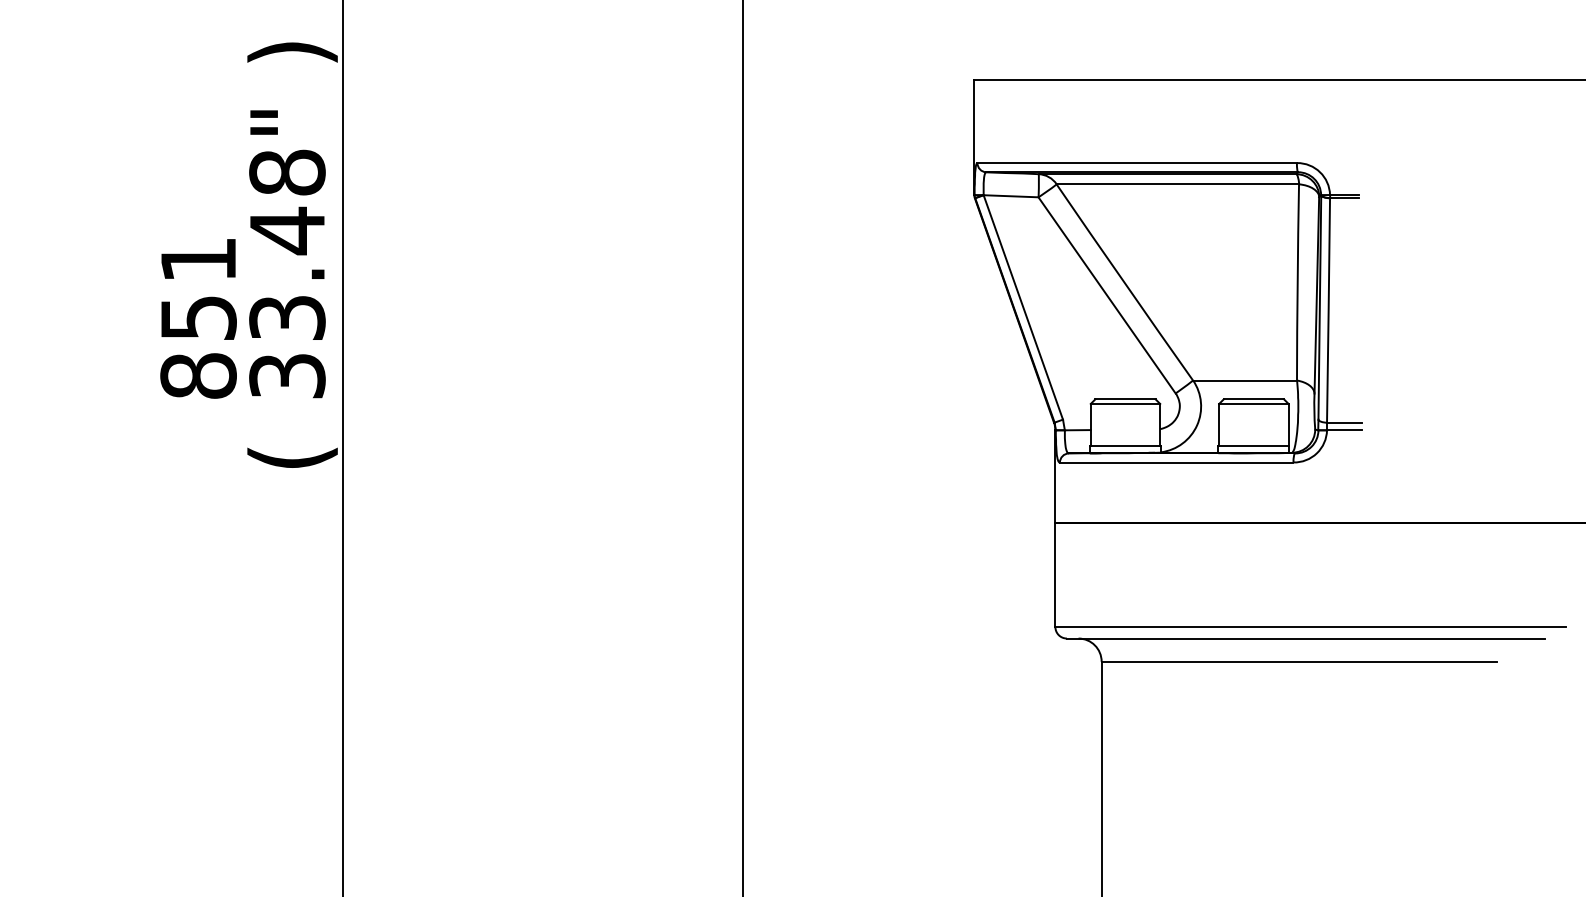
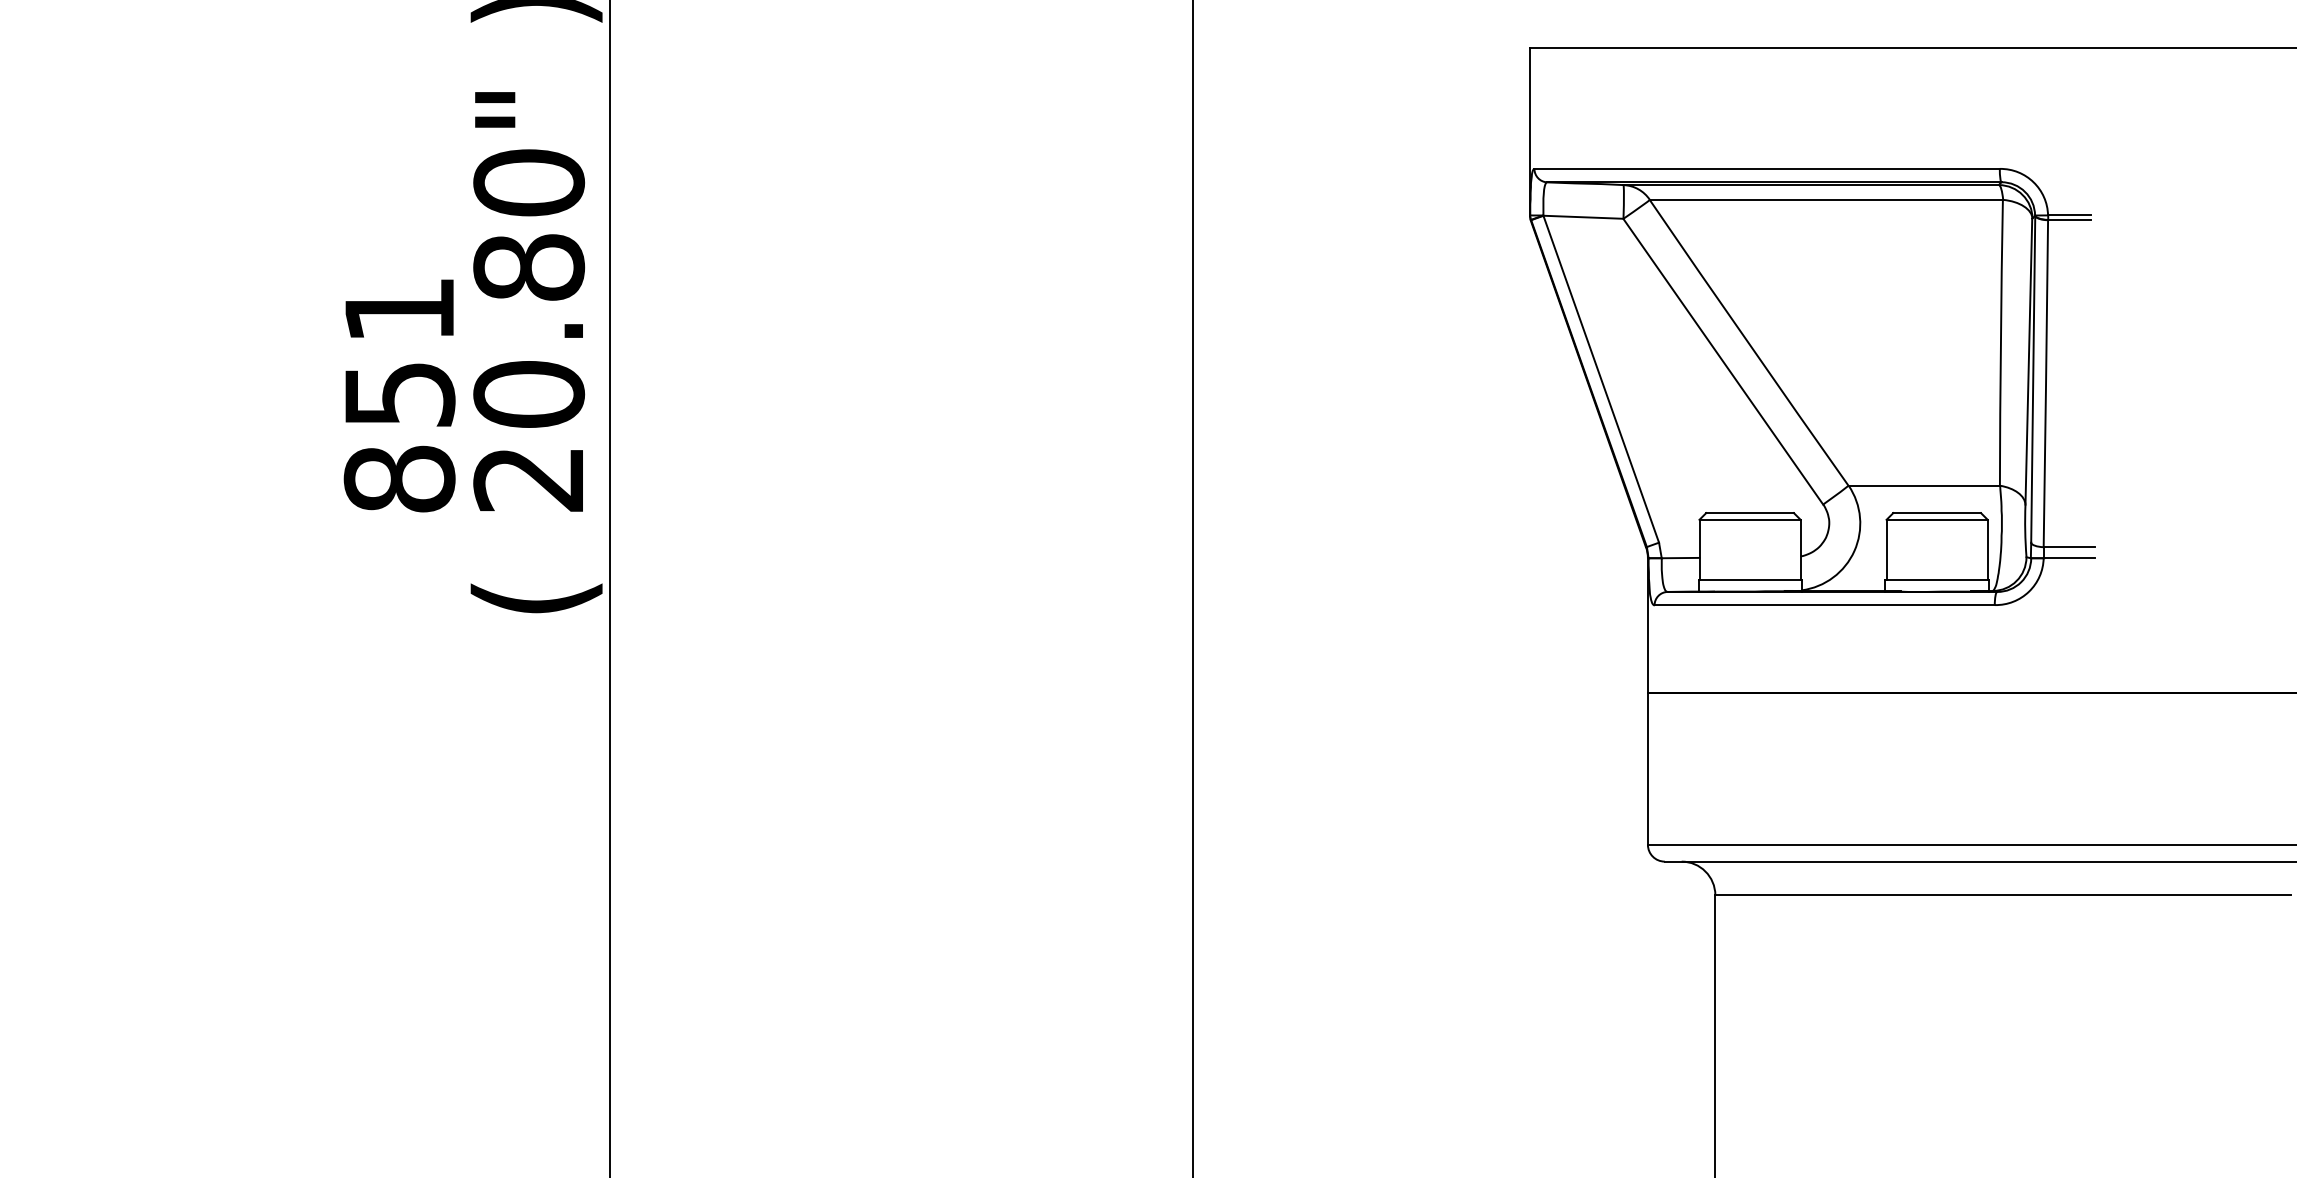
text: (287, 273) -> (529, 329), 33.48" -> 20.80"

